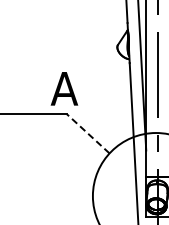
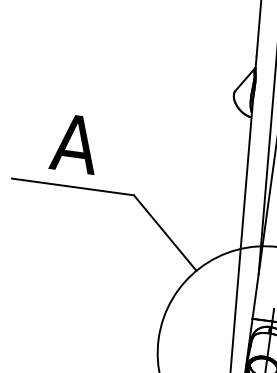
text: (64, 88) -> (75, 143), moved
line: (88, 133) -> (165, 232), dashed -> solid

